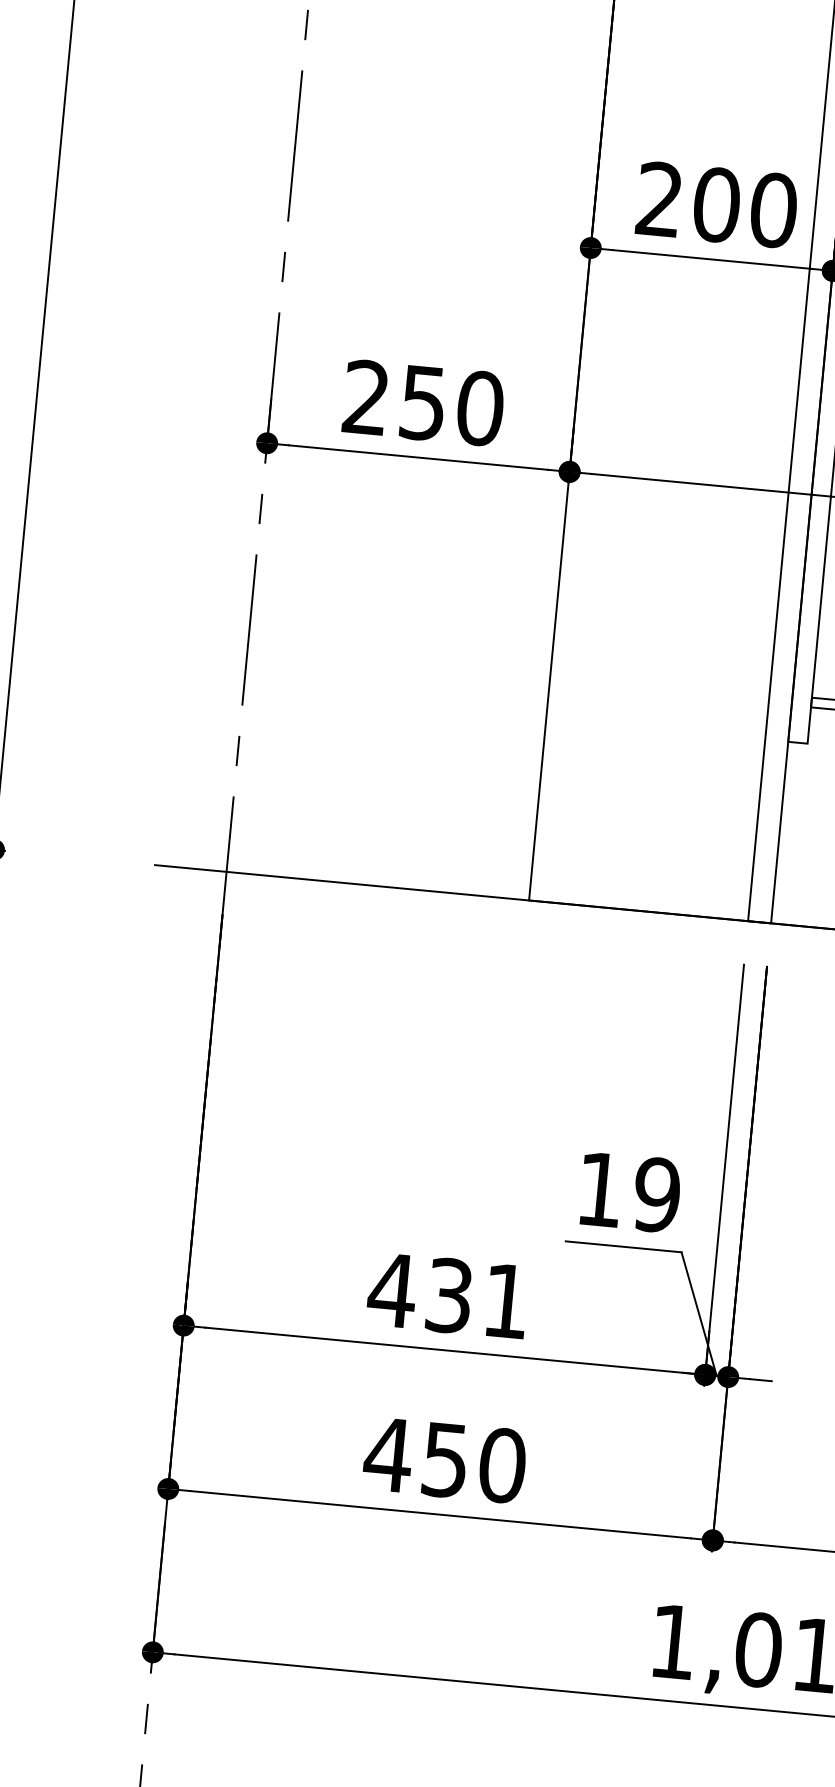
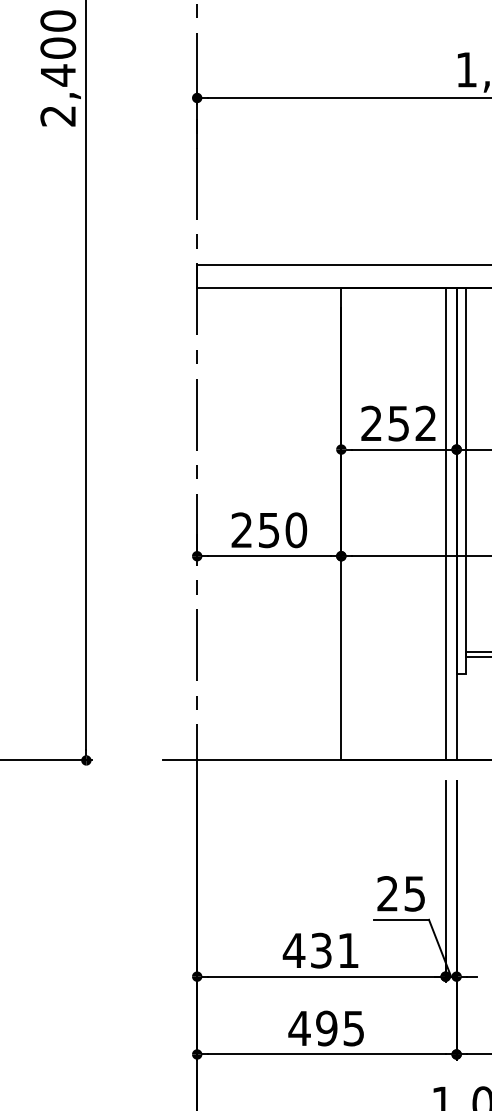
text: (745, 207) -> (412, 423), 200 -> 252
text: (629, 1191) -> (401, 893), 19 -> 25
text: (474, 1462) -> (340, 1028), 450 -> 495

